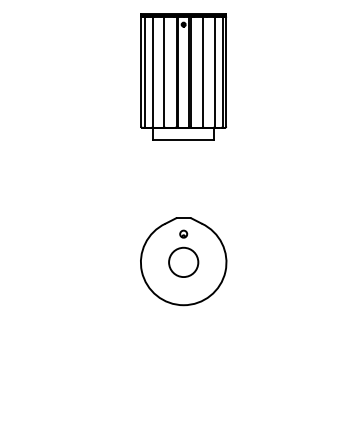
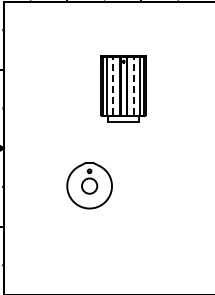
line: (164, 72) -> (113, 86), solid -> dashed
line: (202, 72) -> (133, 86), solid -> dashed
part: (183, 261) -> (89, 185), moved

